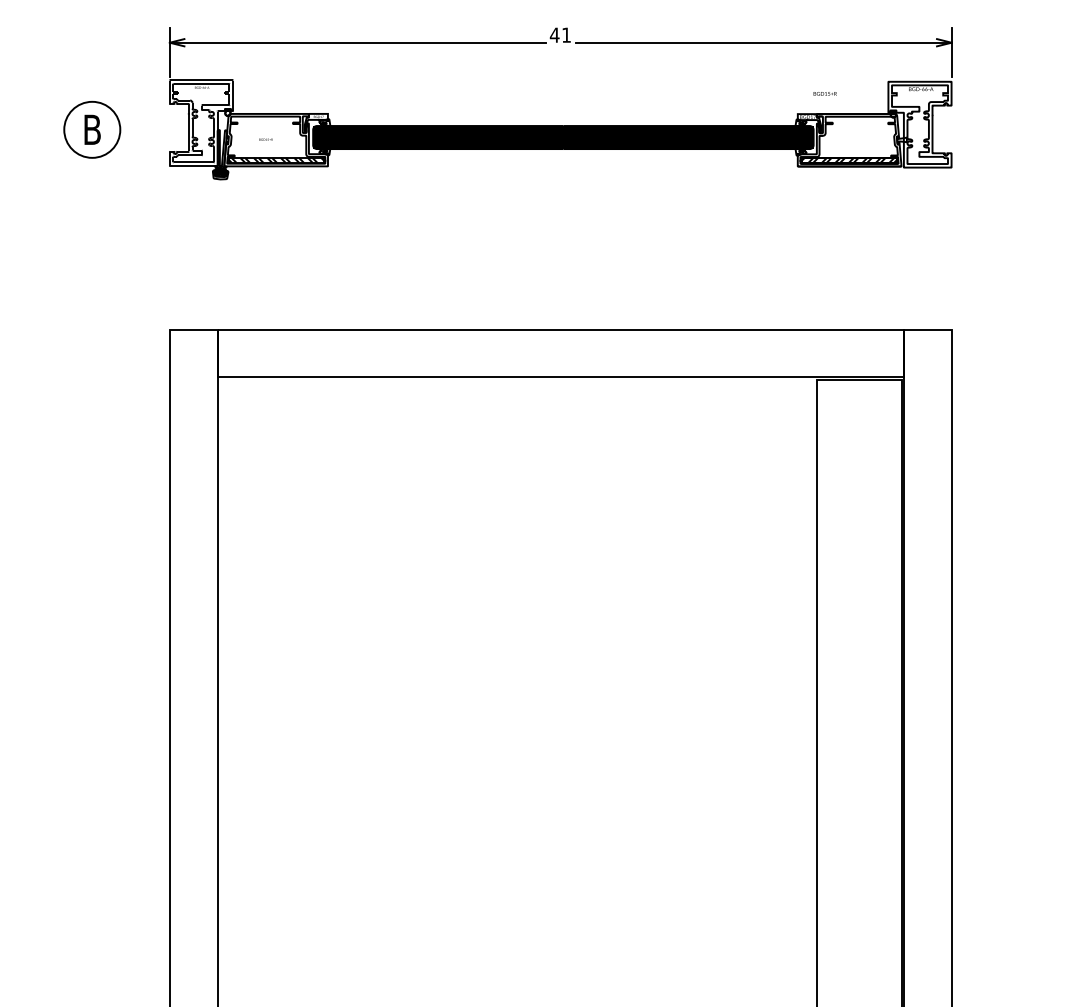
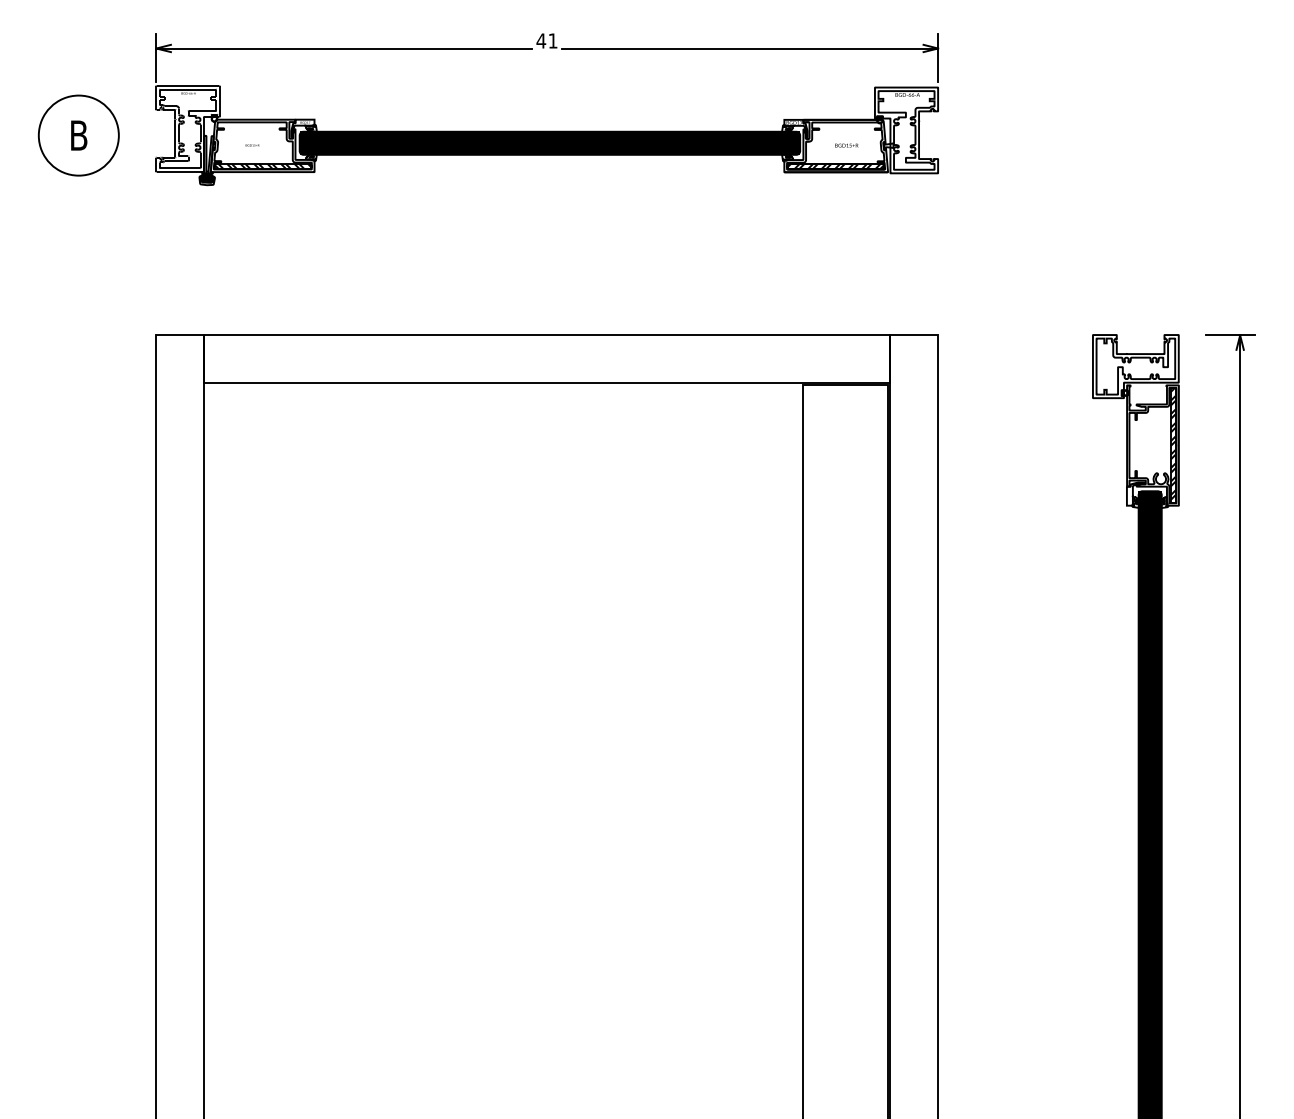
text: (824, 93) -> (846, 145), moved
circle: (91, 129) -> (78, 135), size x1.43

